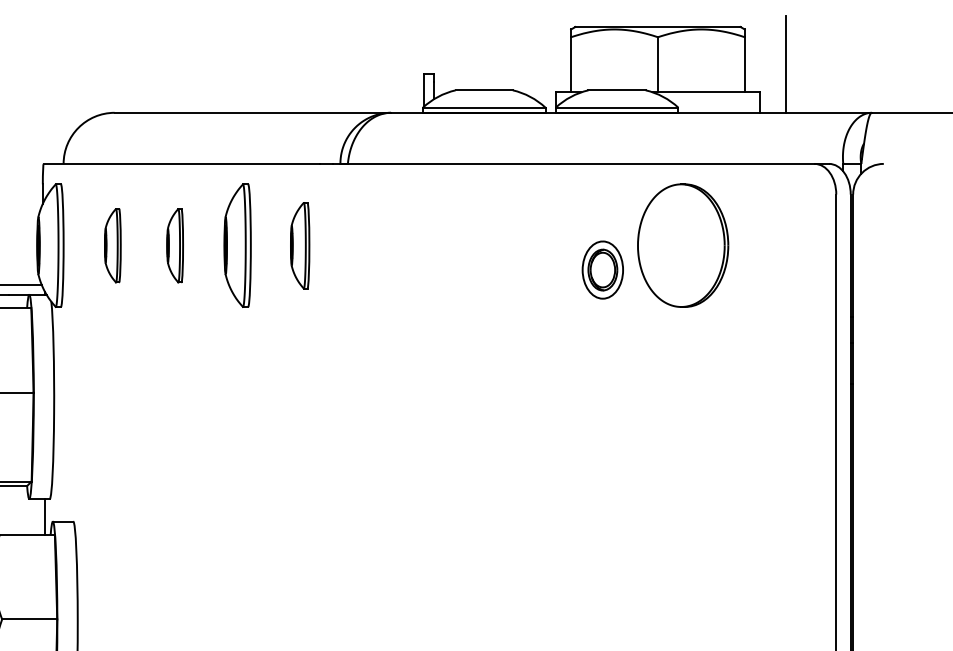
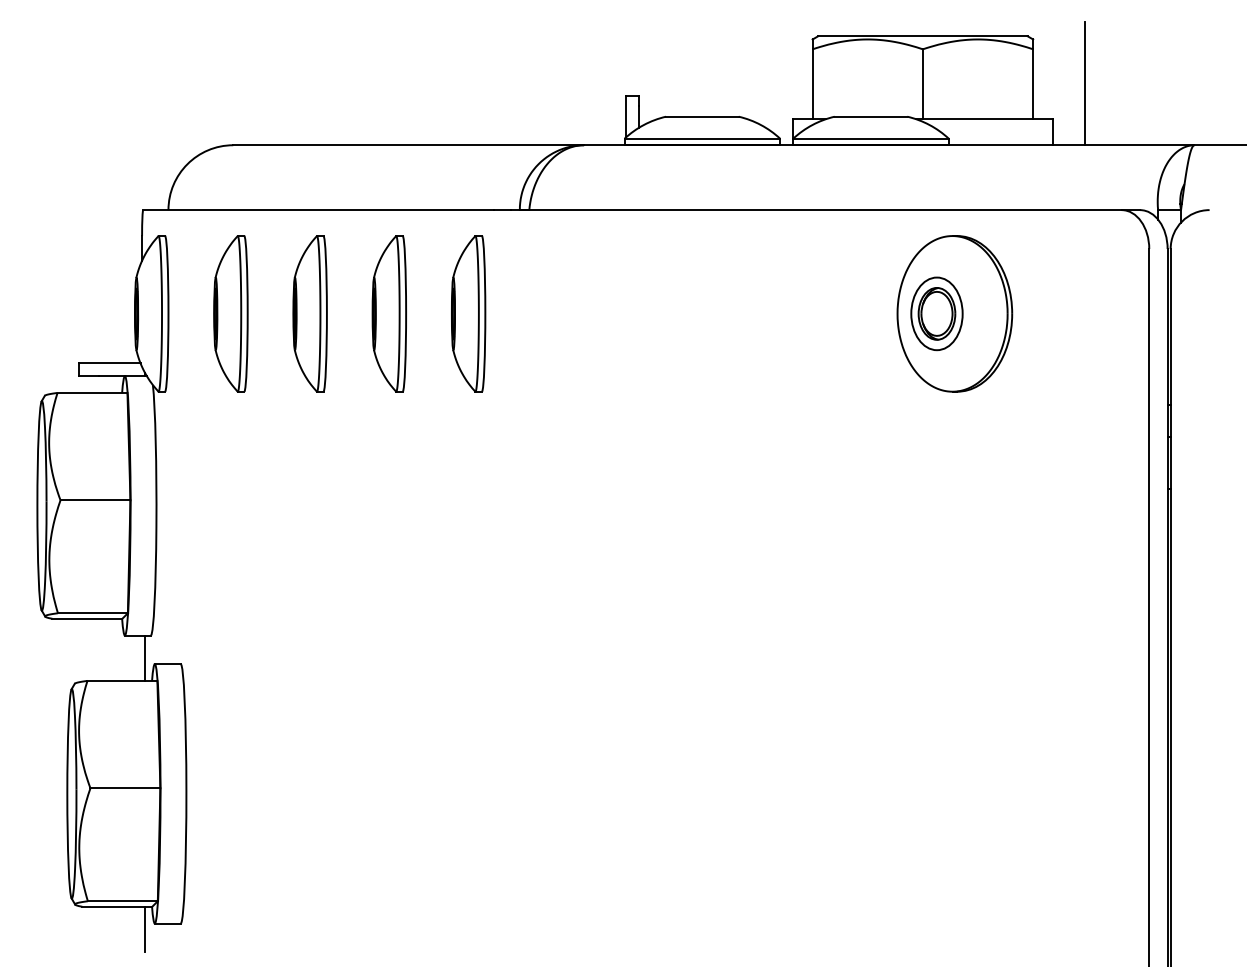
part: (112, 245) -> (230, 313), size x1.67
part: (174, 245) -> (309, 313), size x1.67
part: (299, 245) -> (468, 313), size x1.43
part: (602, 269) -> (936, 313), moved

